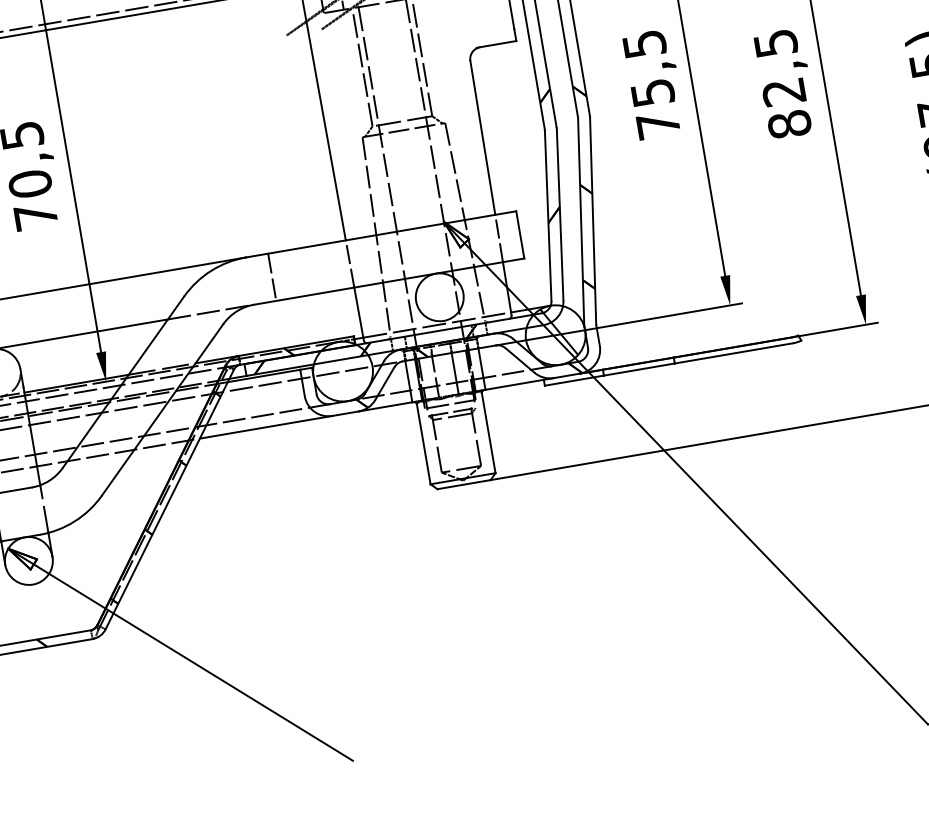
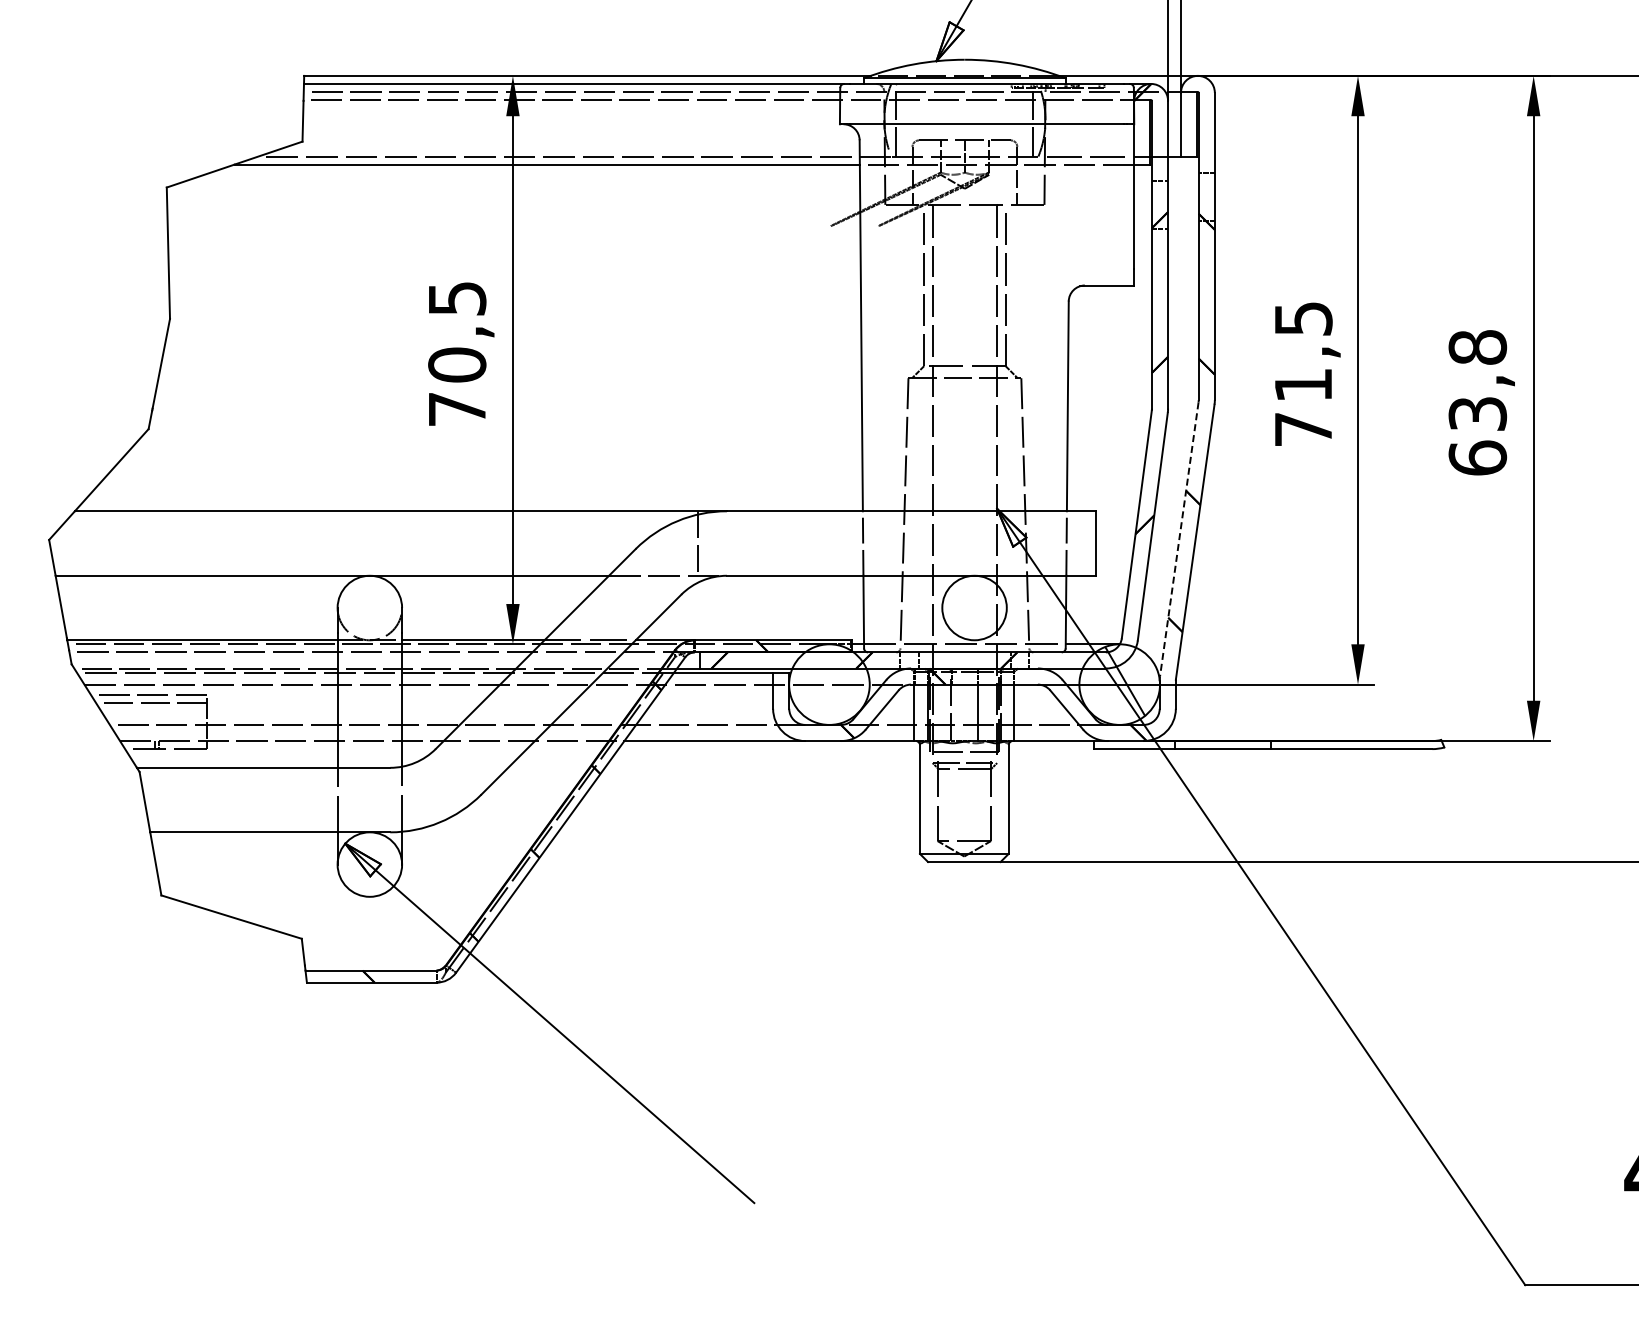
text: (782, 83) -> (1477, 402), 82,5 -> 63,8
text: (652, 93) -> (1303, 385), 75,5 -> 71,5
line: (581, 222) -> (1179, 540), solid -> dashed
line: (271, 277) -> (697, 543), moved

